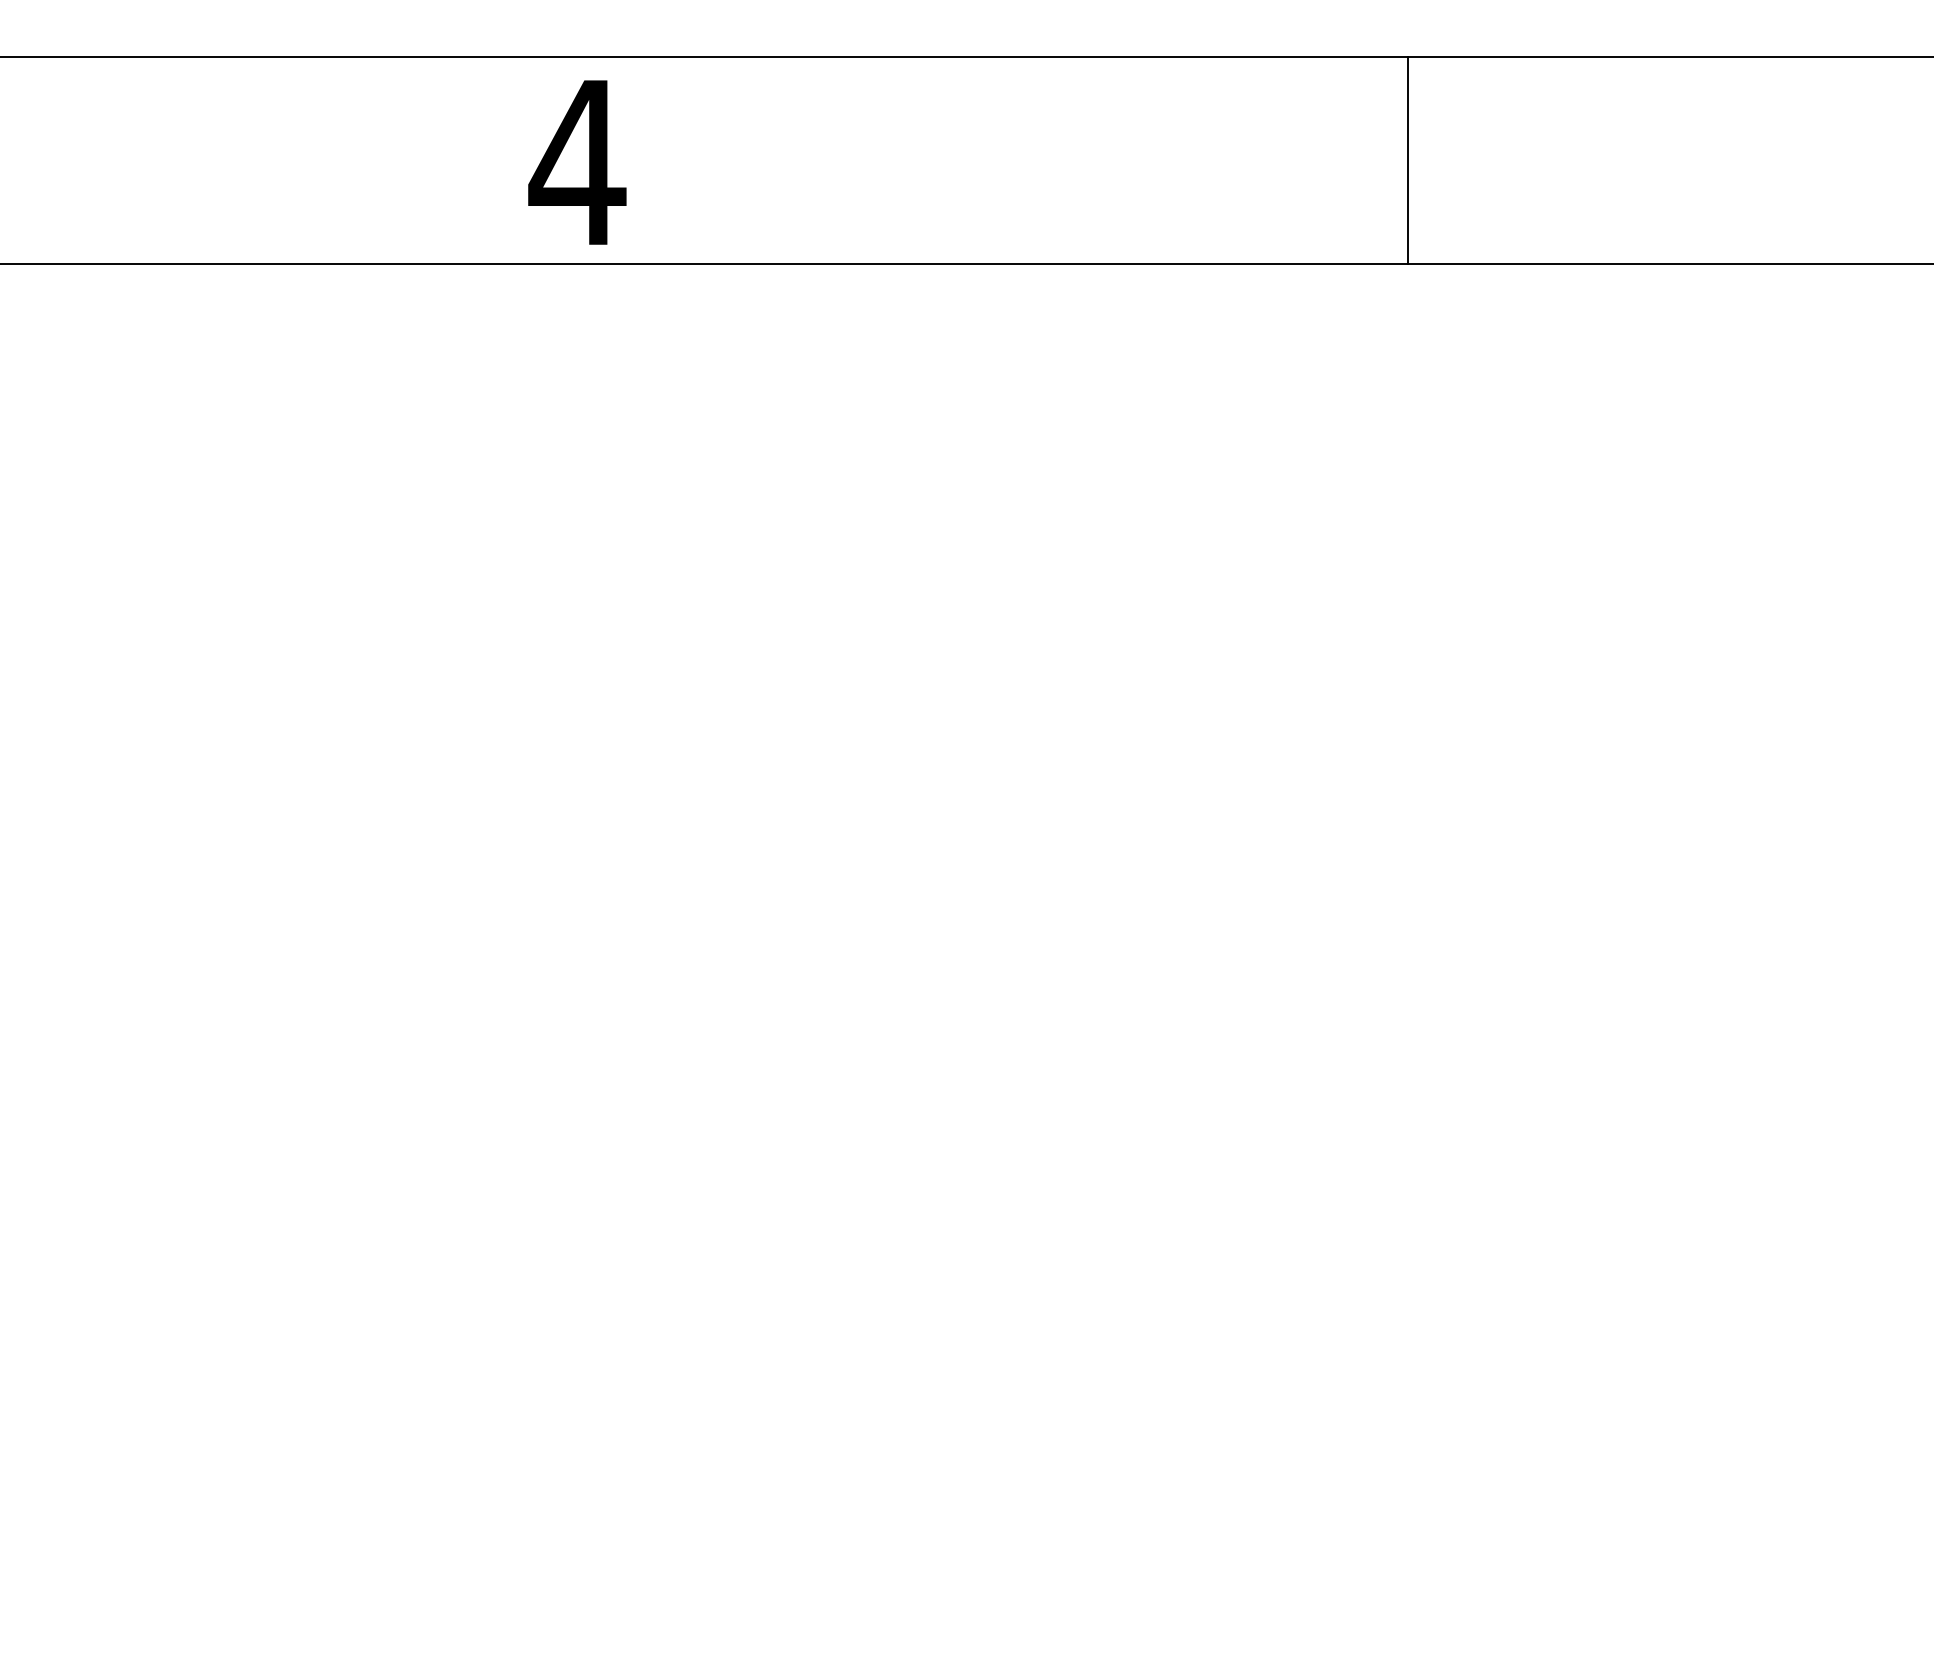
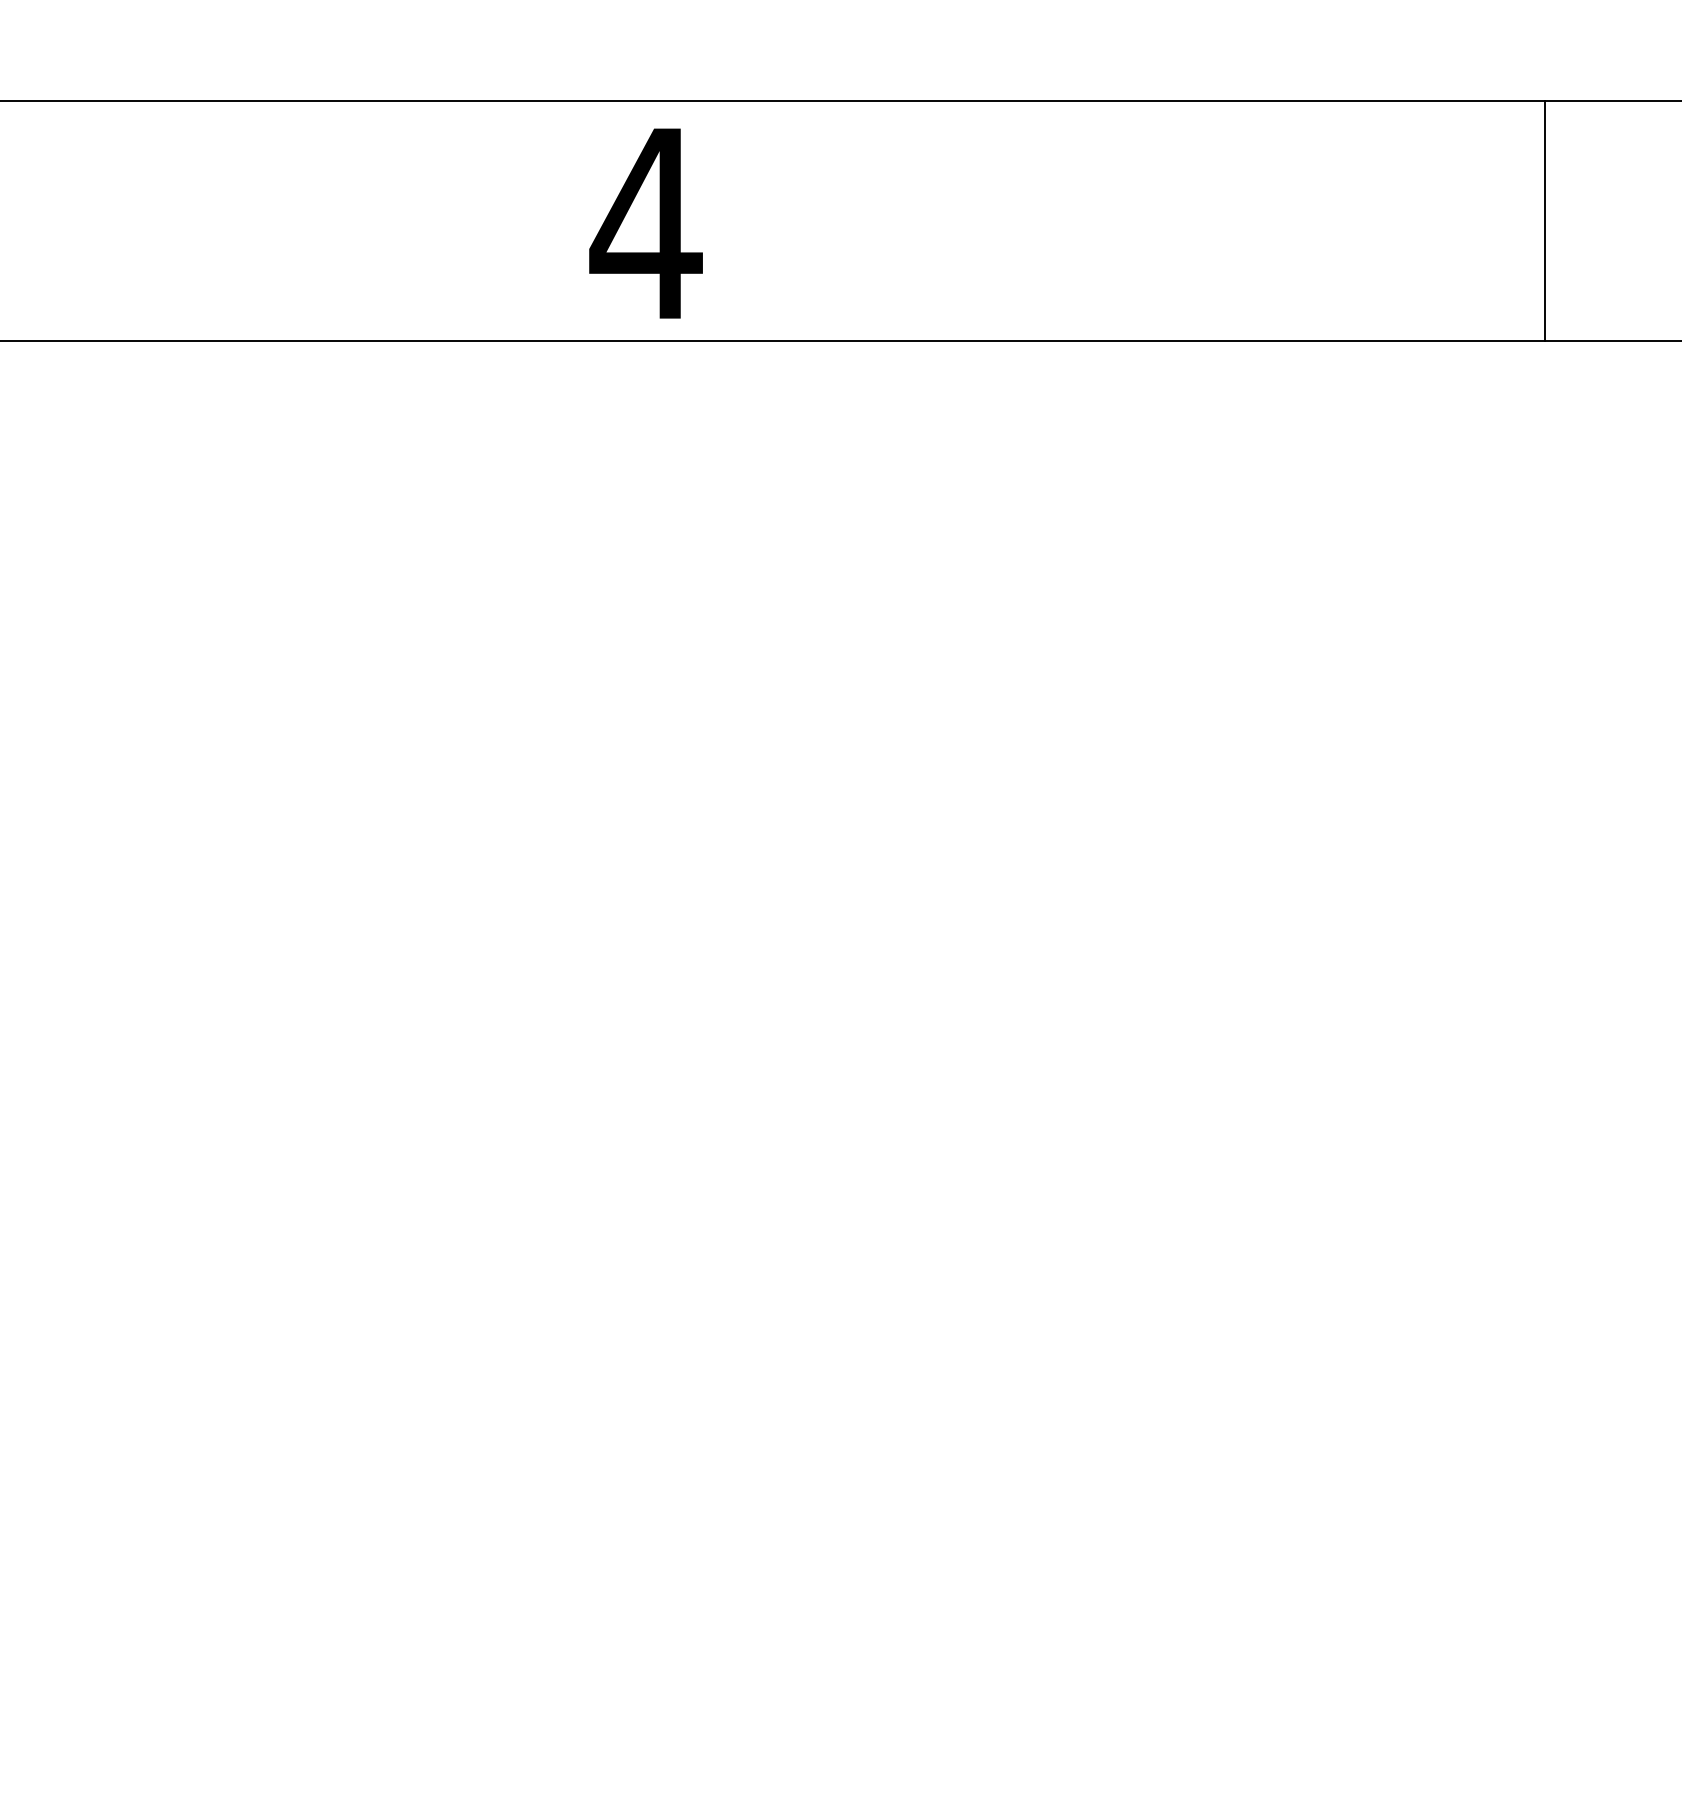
line: (1407, 159) -> (1544, 220), moved

